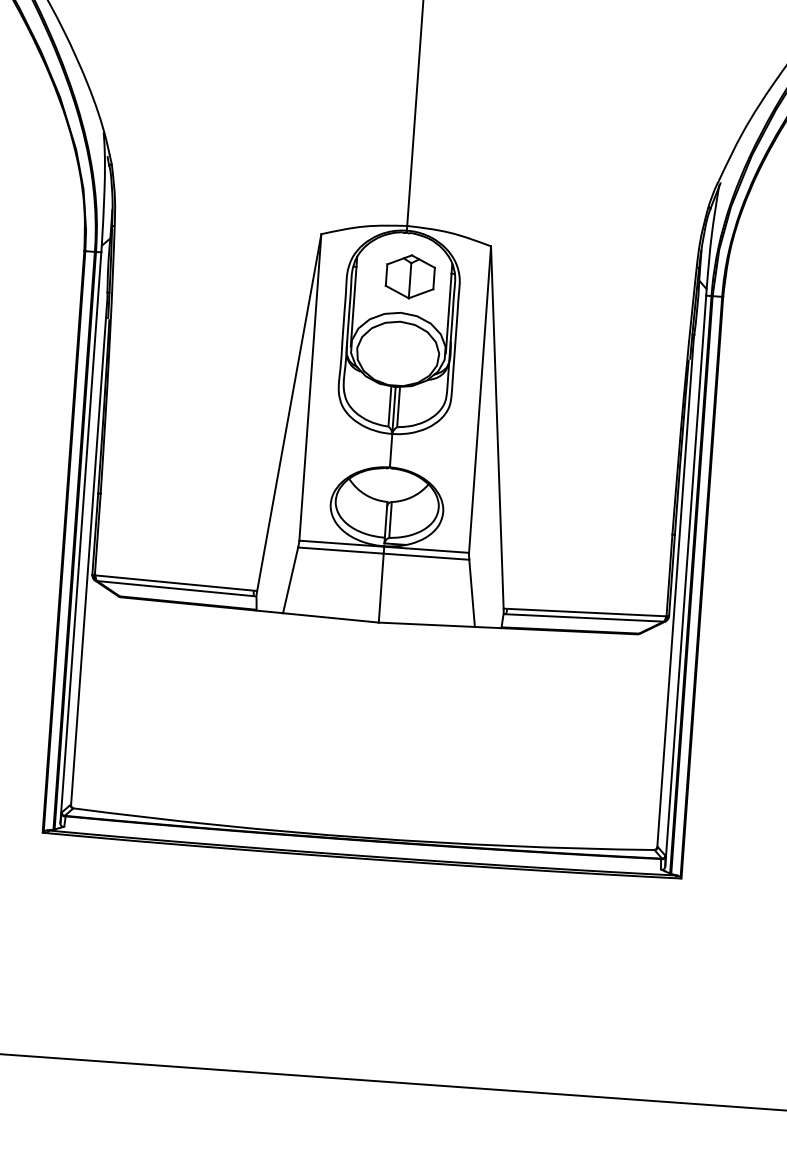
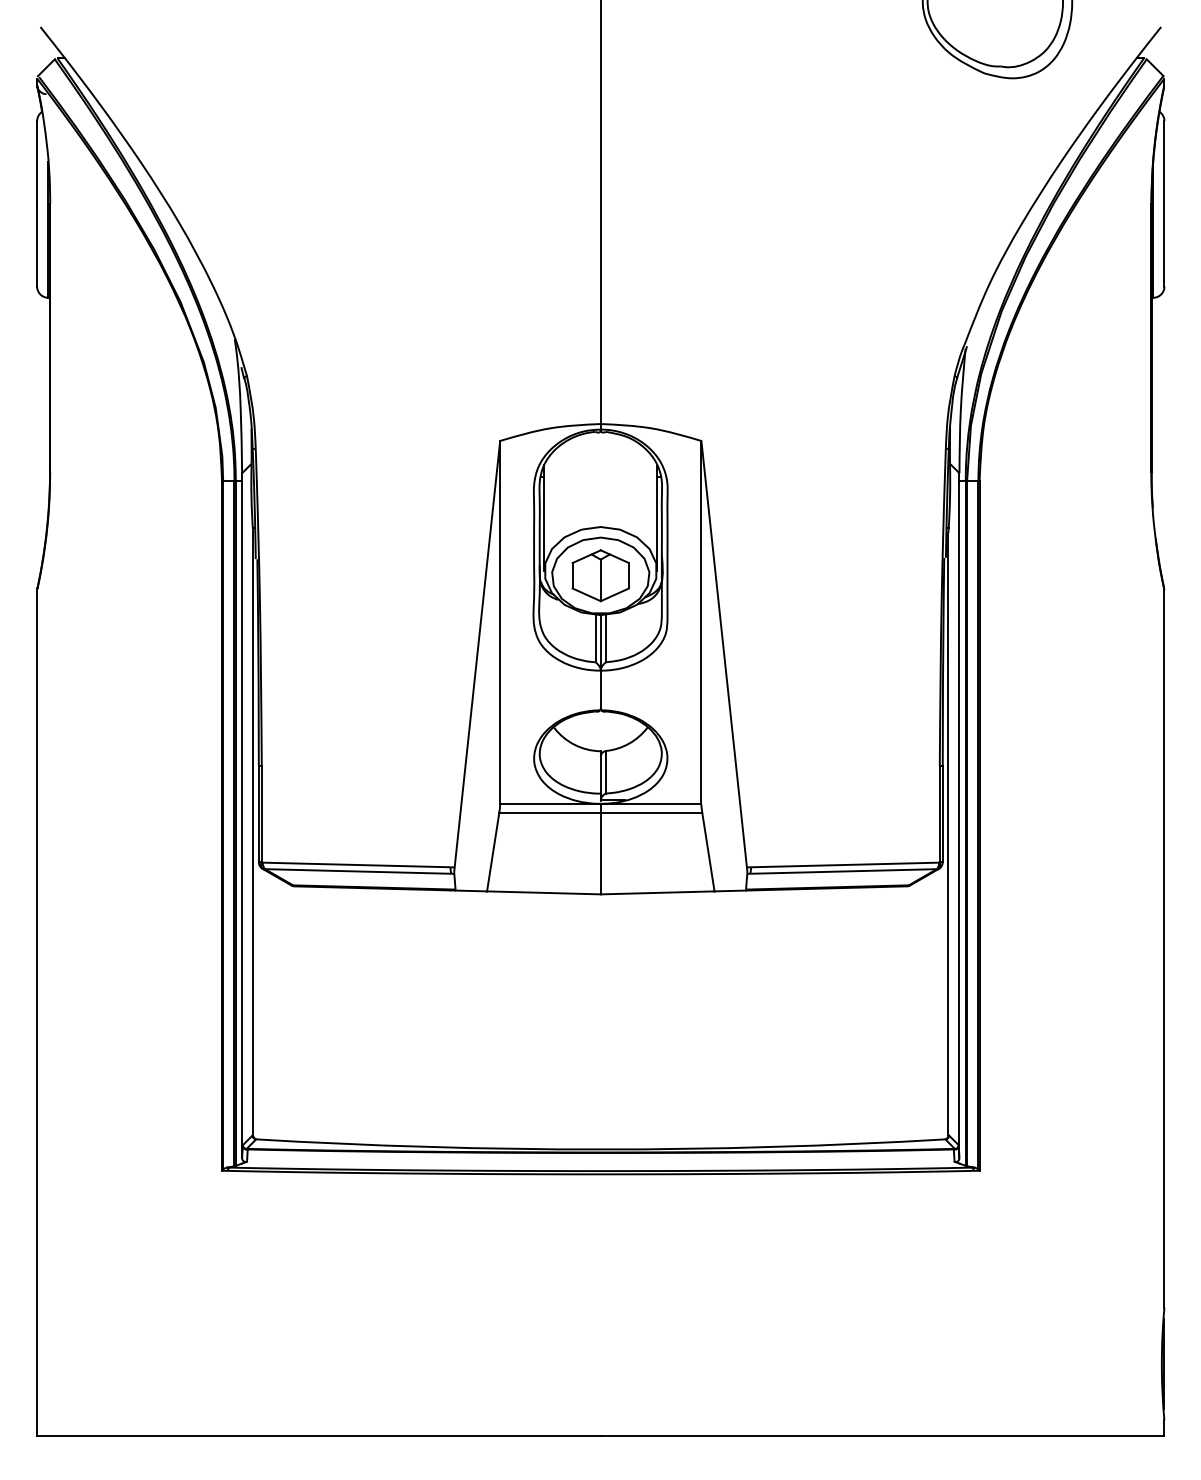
part: (410, 276) -> (600, 575), moved

